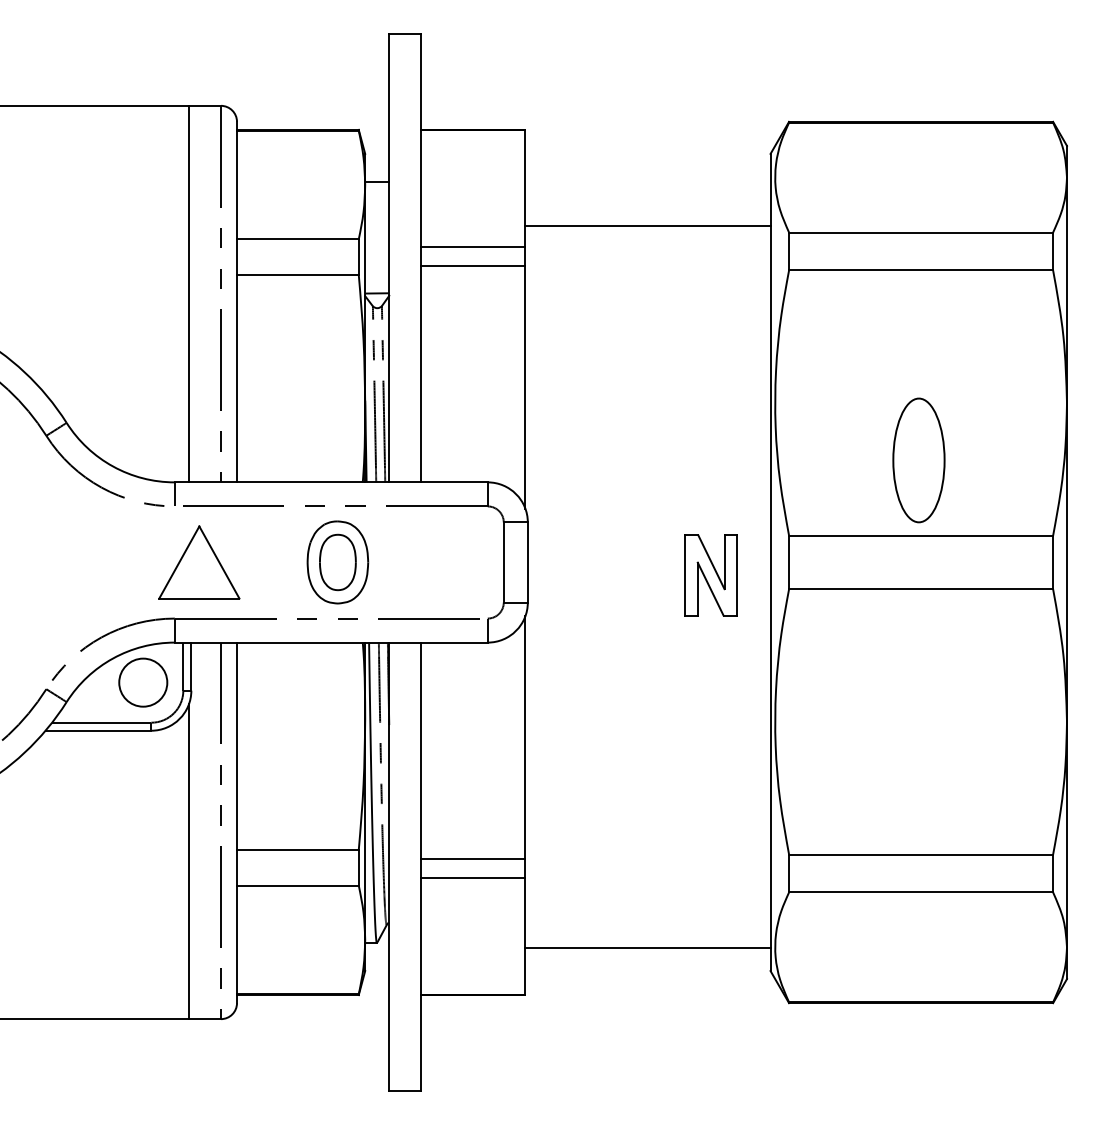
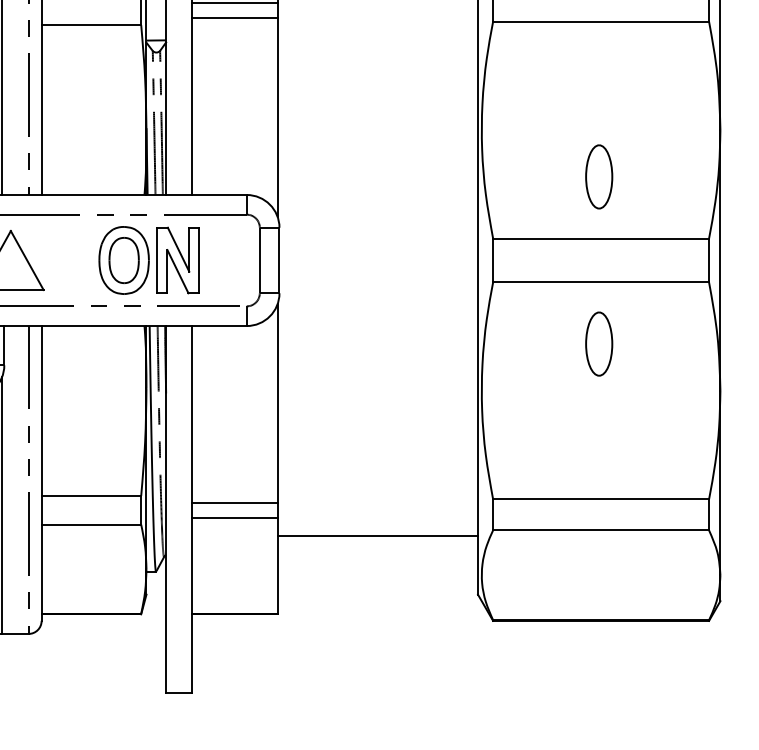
part: (918, 459) -> (598, 176), size x0.62
part: (710, 575) -> (177, 260), moved
part: (918, 664) -> (598, 343), added
line: (647, 947) -> (377, 535), moved

